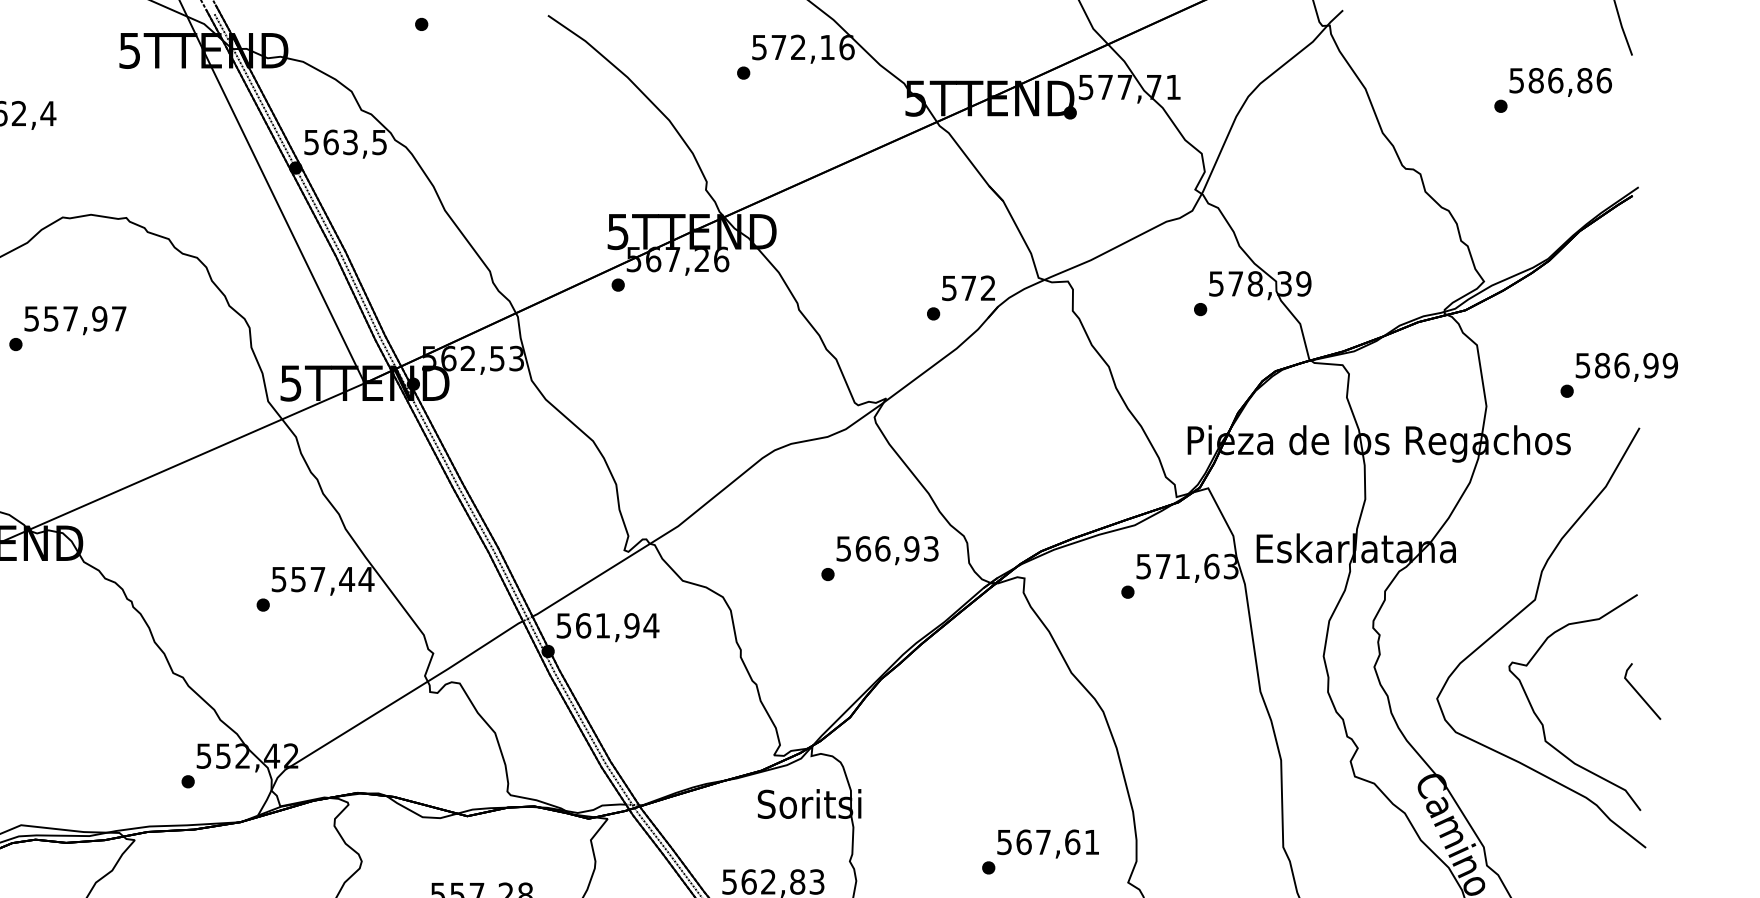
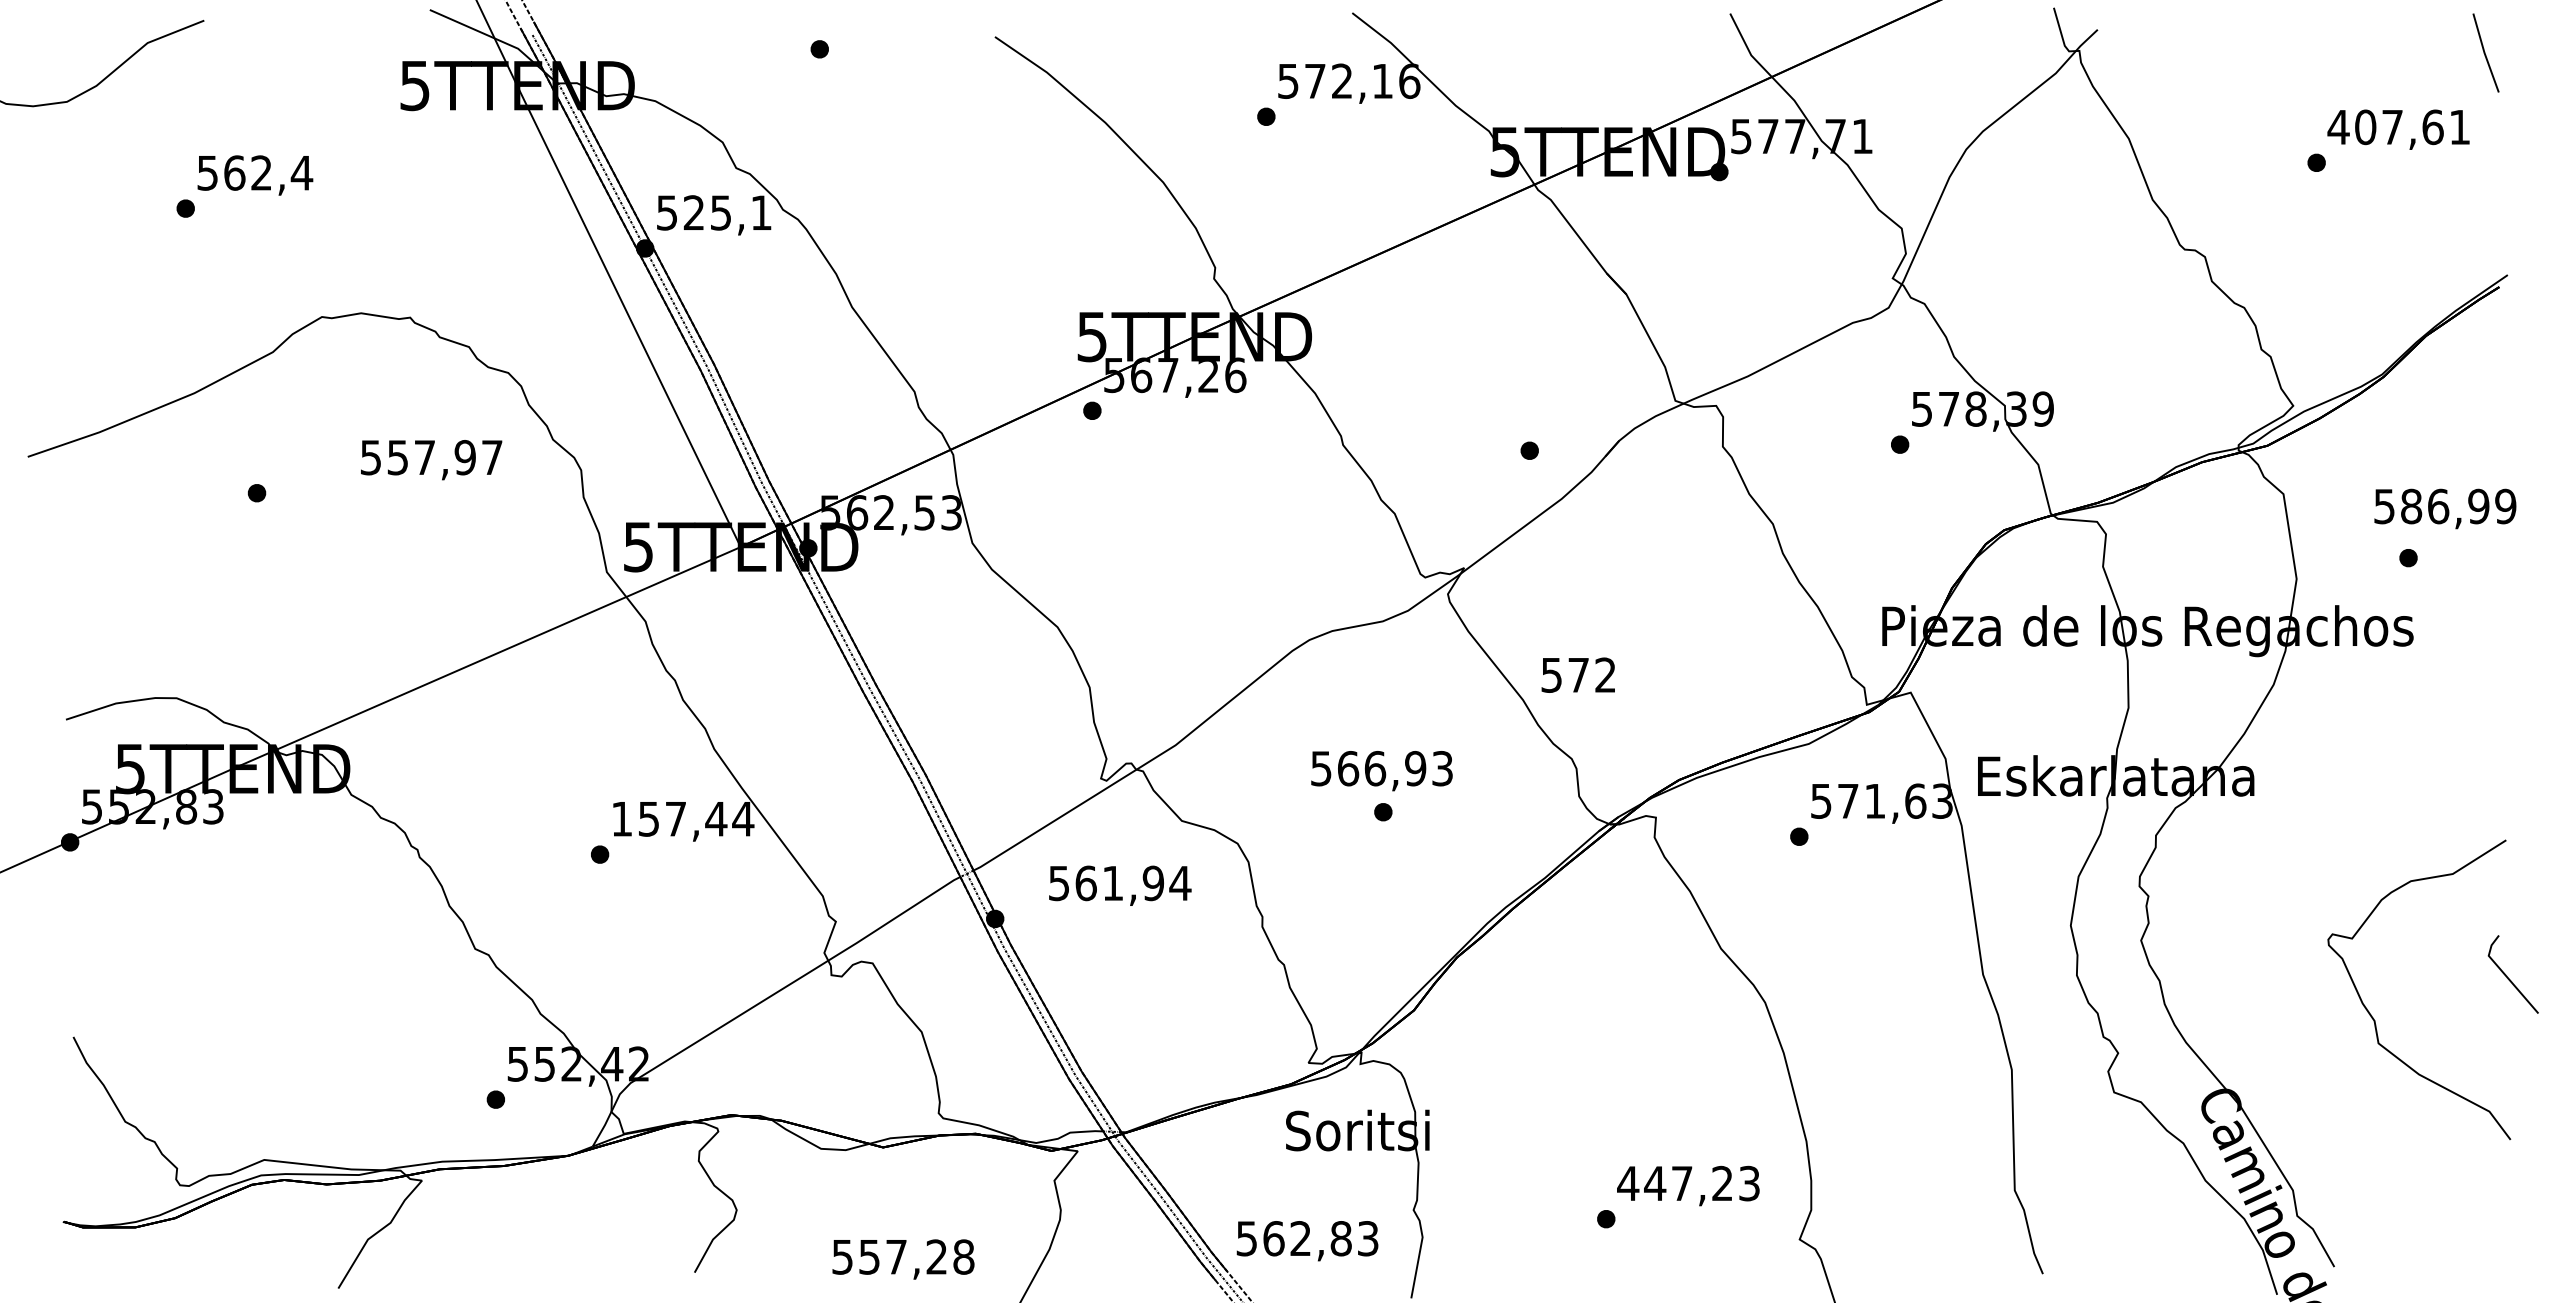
text: (1559, 80) -> (2398, 127), 586,86 -> 407,61
text: (355, 142) -> (727, 212), 563,5 -> 525,1
text: (967, 287) -> (1577, 674), moved
text: (75, 320) -> (431, 460), moved
text: (1626, 367) -> (2445, 508), moved
text: (887, 550) -> (1381, 771), moved
text: (278, 579) -> (621, 819), 557,44 -> 157,44
curve: (1520, 612) -> (2344, 865), removed
text: (608, 627) -> (1120, 885), moved
text: (1048, 842) -> (1688, 1183), 567,61 -> 447,23

